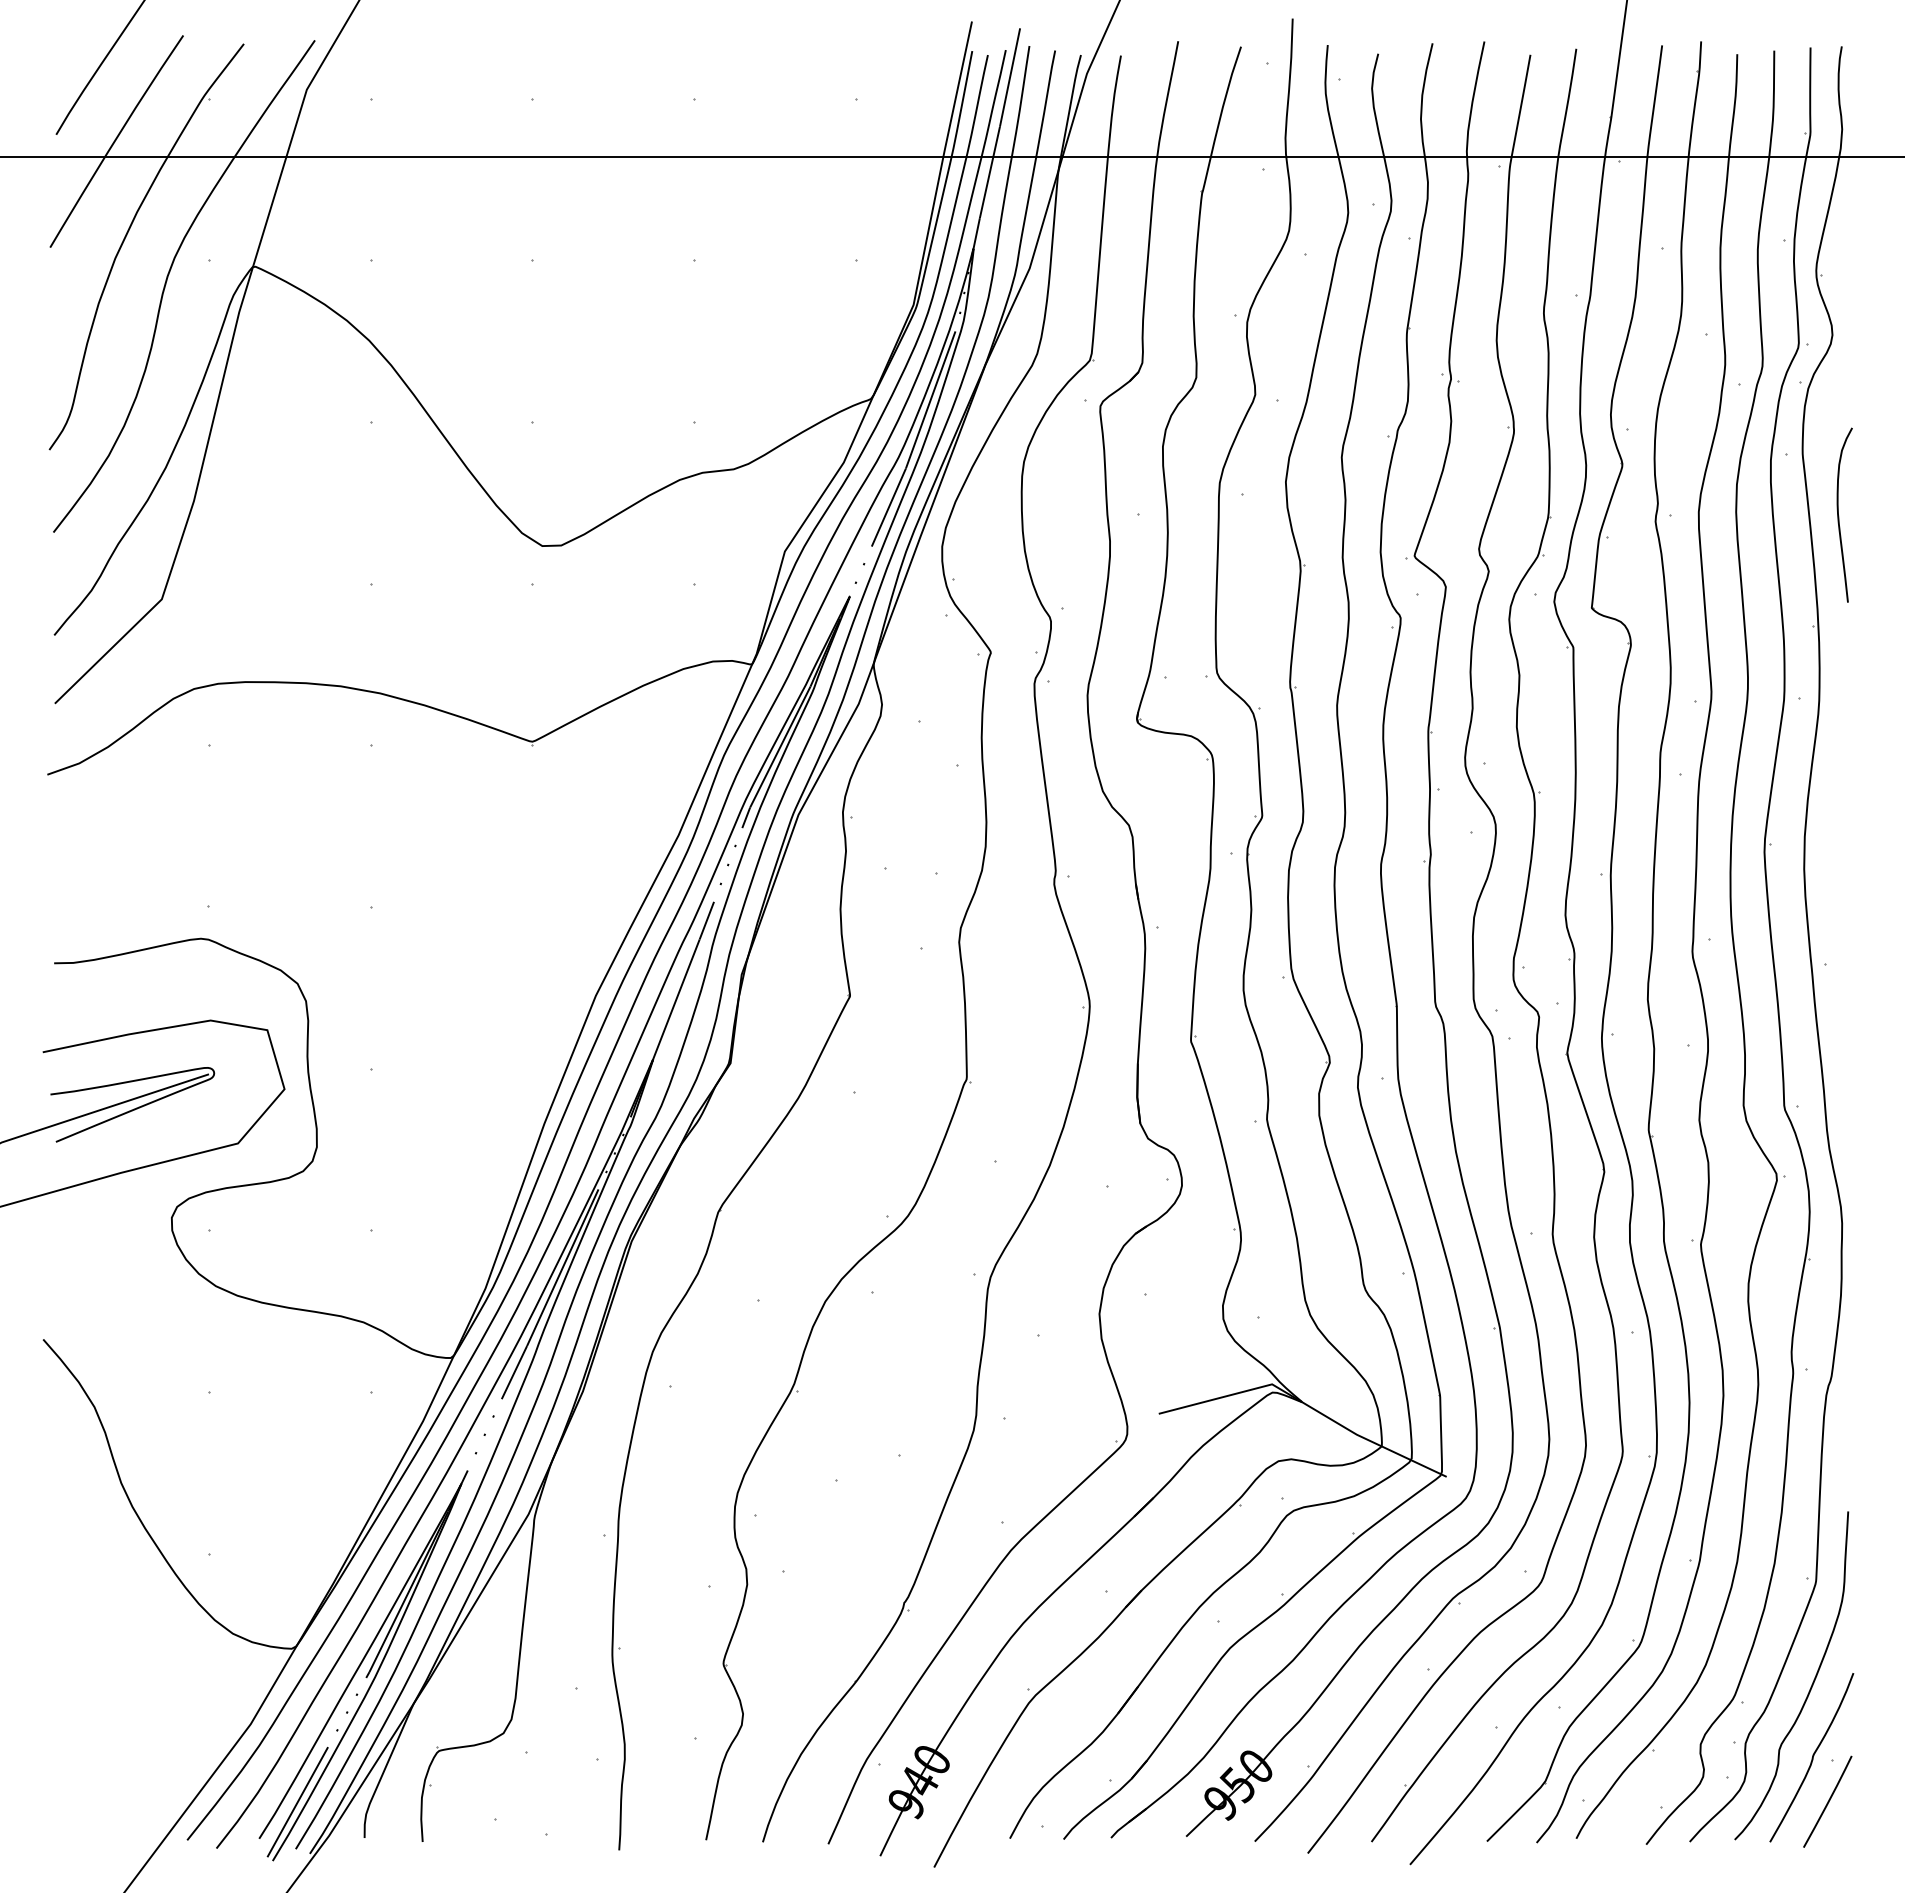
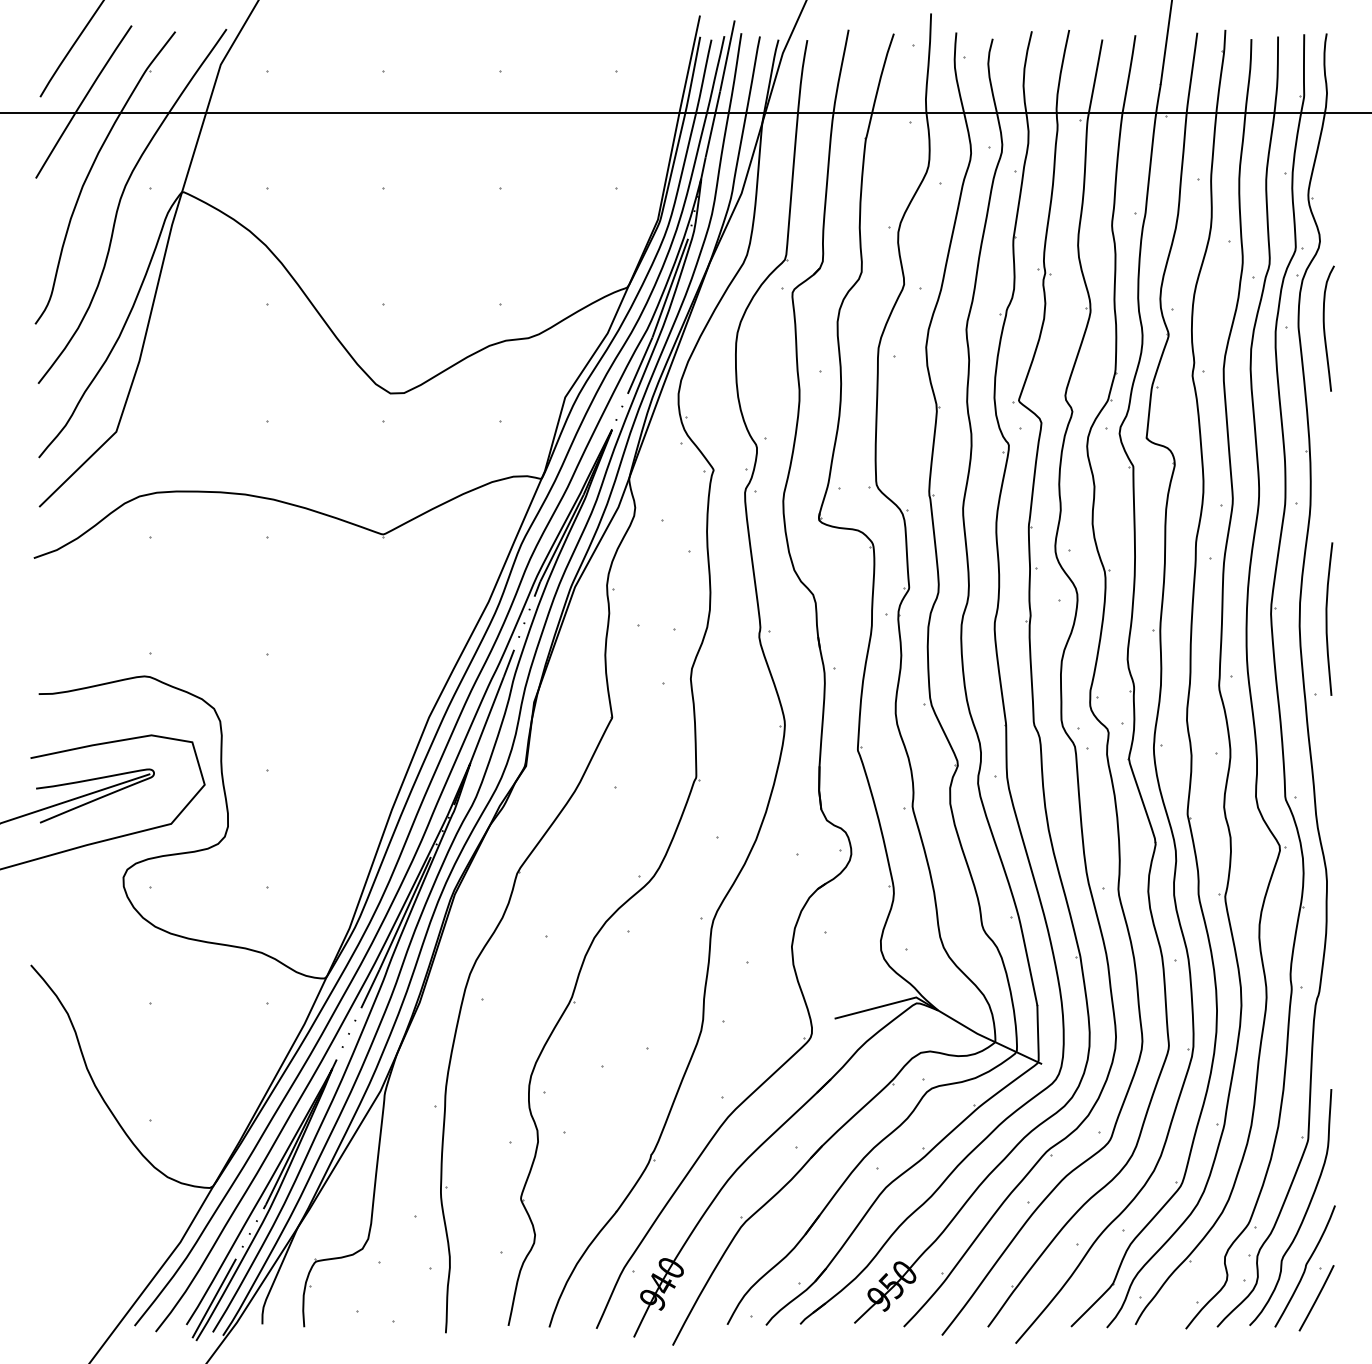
curve: (1839, 516) -> (1325, 329), moved
curve: (1842, 858) -> (1327, 618), added

